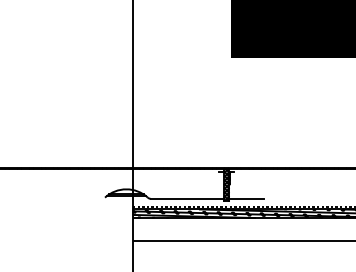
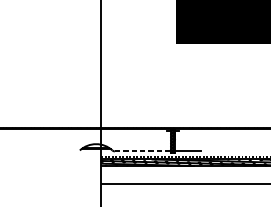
line: (187, 198) -> (142, 151), solid -> dashed

